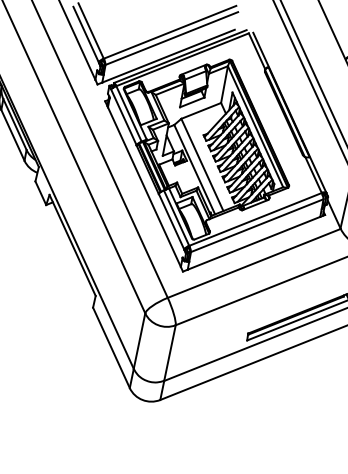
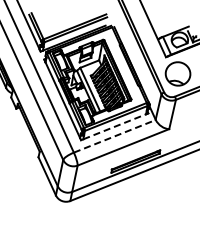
line: (253, 242) -> (114, 126), solid -> dashed
line: (255, 263) -> (115, 136), solid -> dashed

